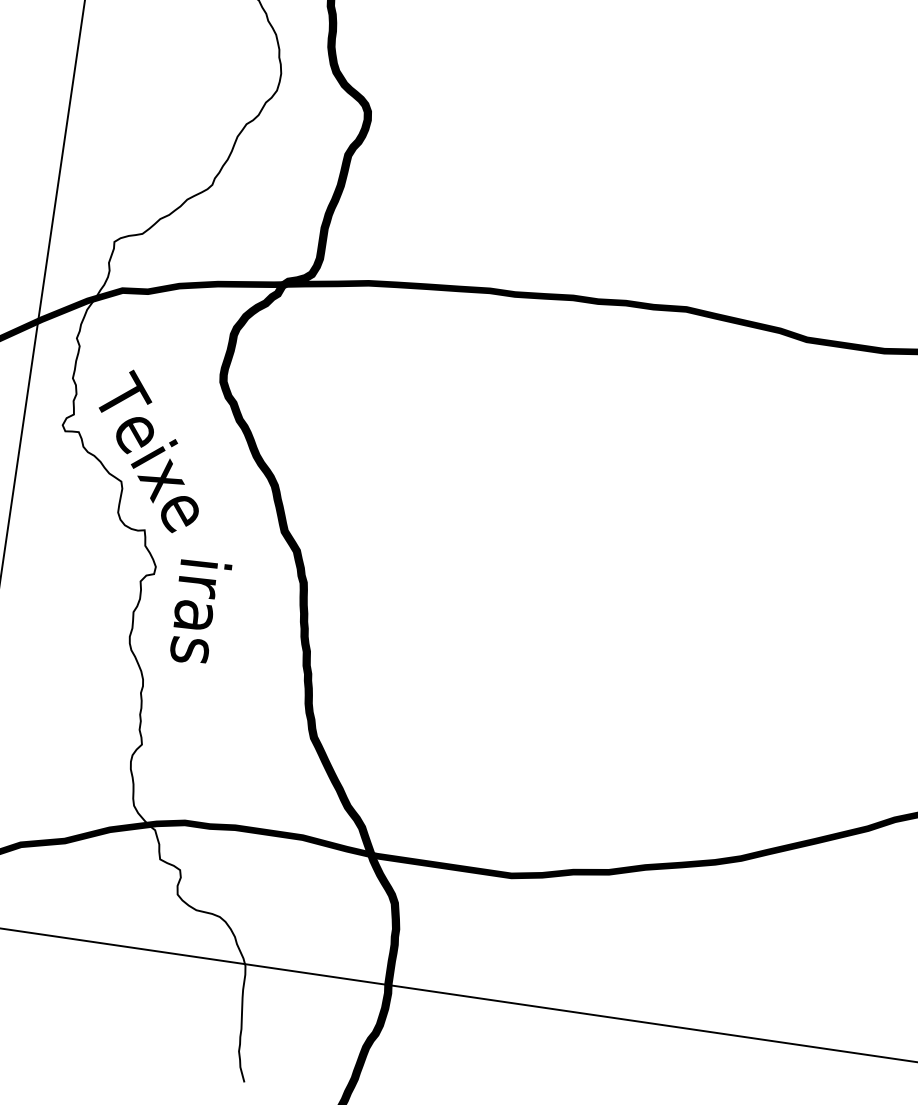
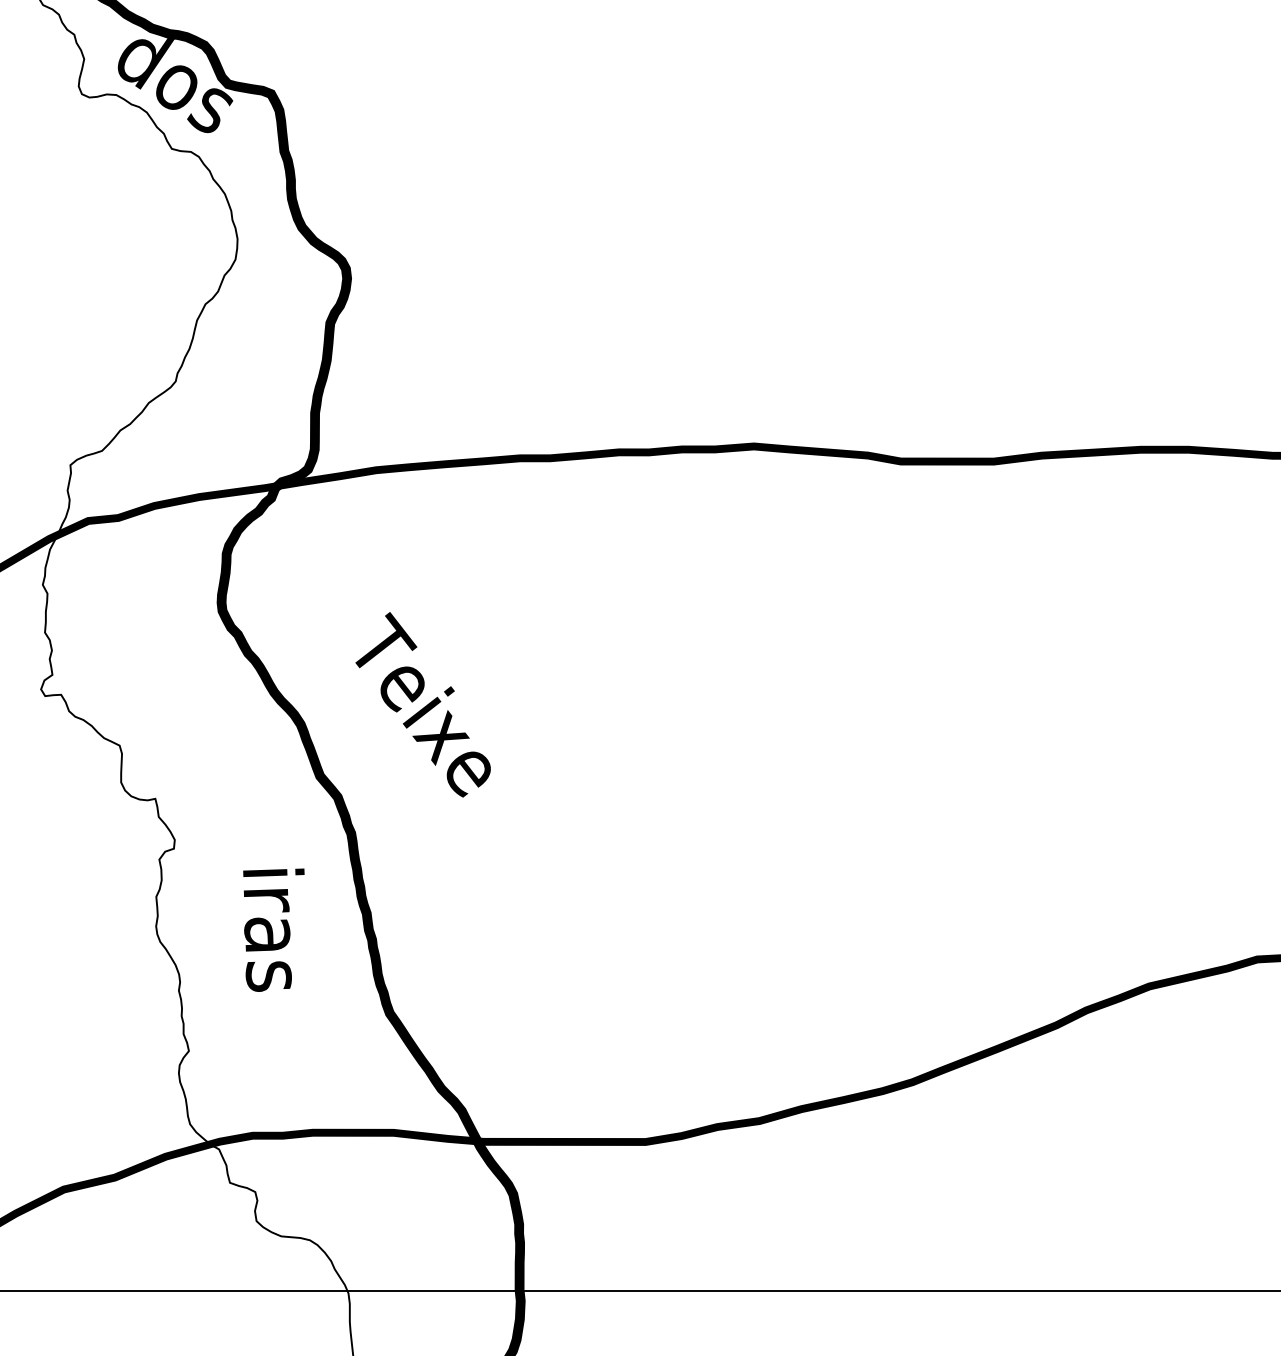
text: (149, 450) -> (422, 704), moved
text: (199, 612) -> (273, 929), moved

